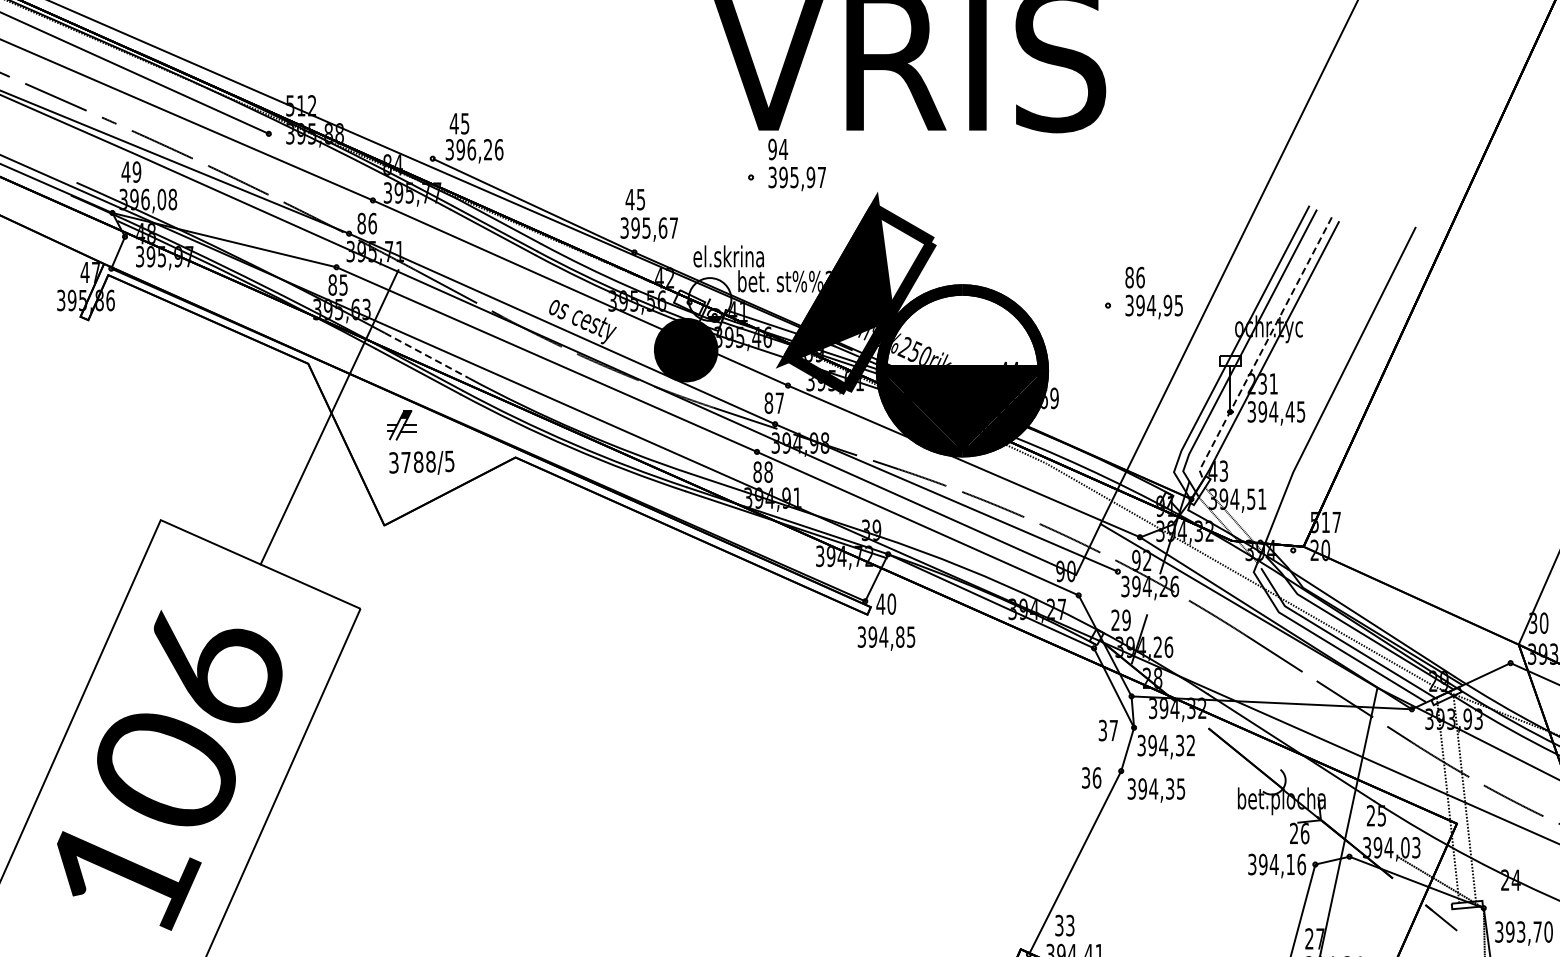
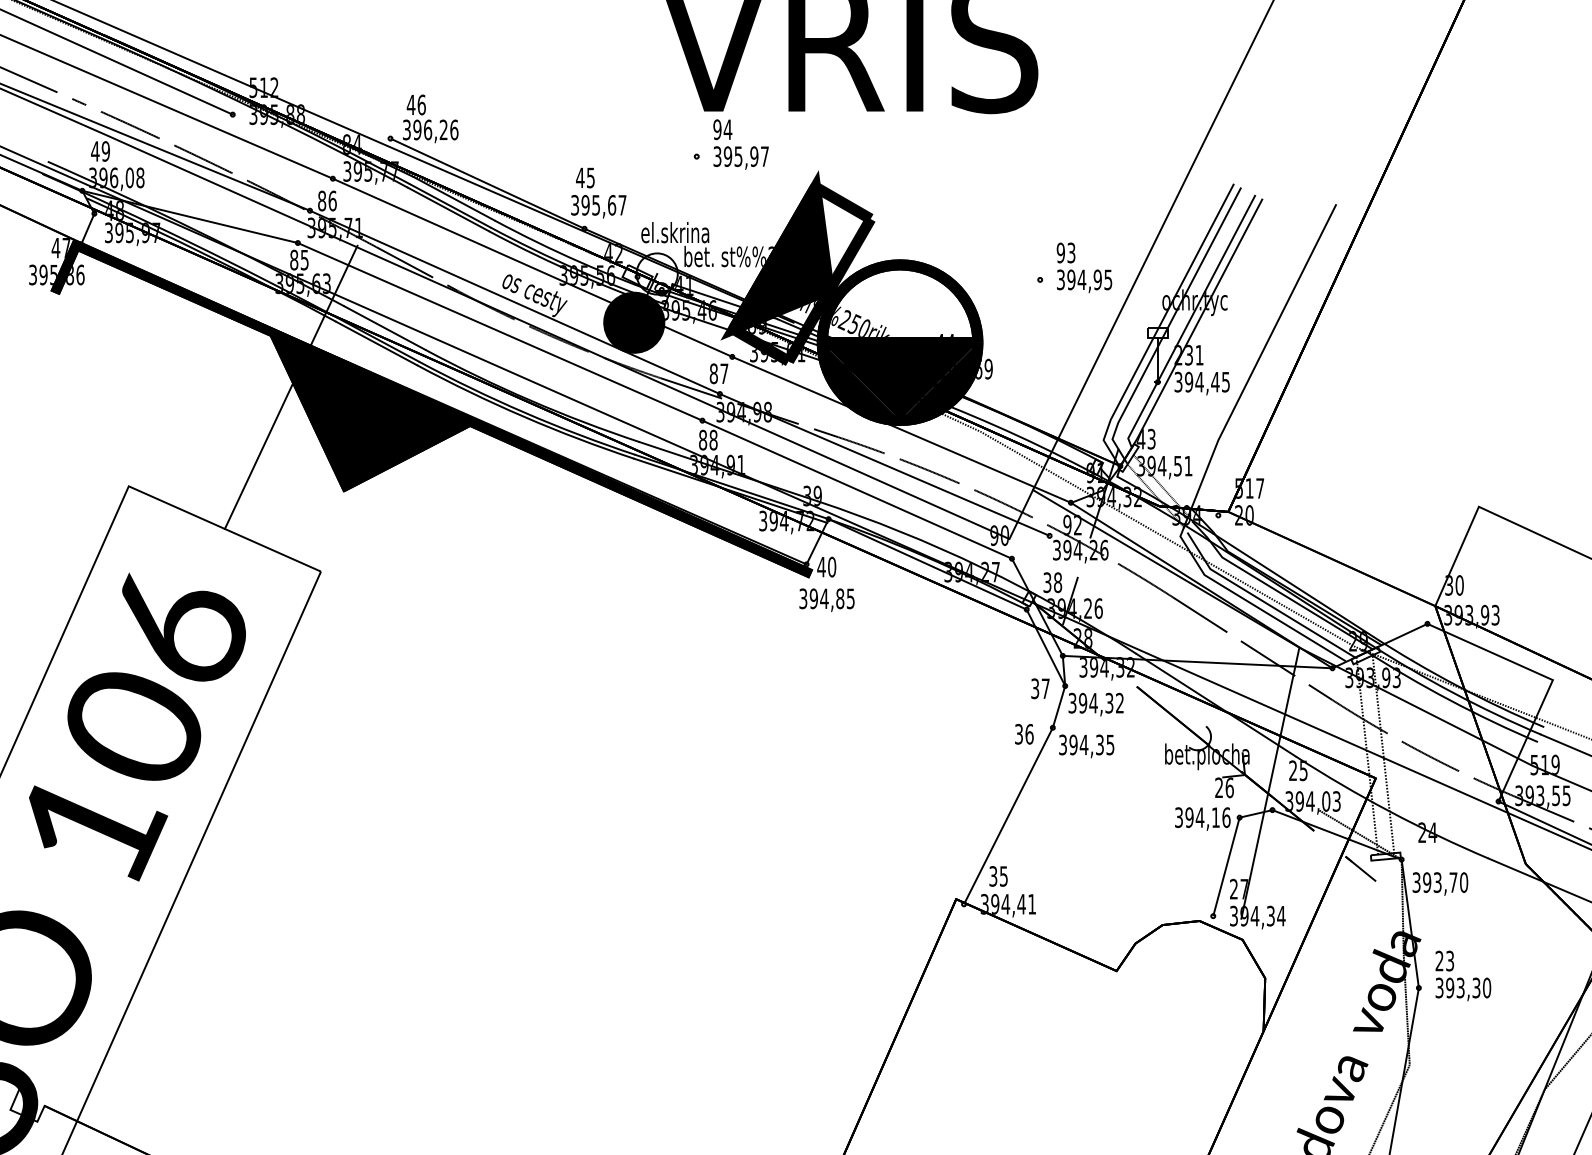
text: (464, 123) -> (421, 104), 45 -> 46
text: (1134, 277) -> (1065, 252), 86 -> 93
line: (1263, 348) -> (1189, 321), dashed -> solid
line: (426, 356) -> (384, 328), dashed -> solid
fill: (475, 439) -> (431, 408), added
text: (1120, 620) -> (1052, 582), 29 -> 38
text: (1069, 925) -> (1003, 876), 33 -> 35

